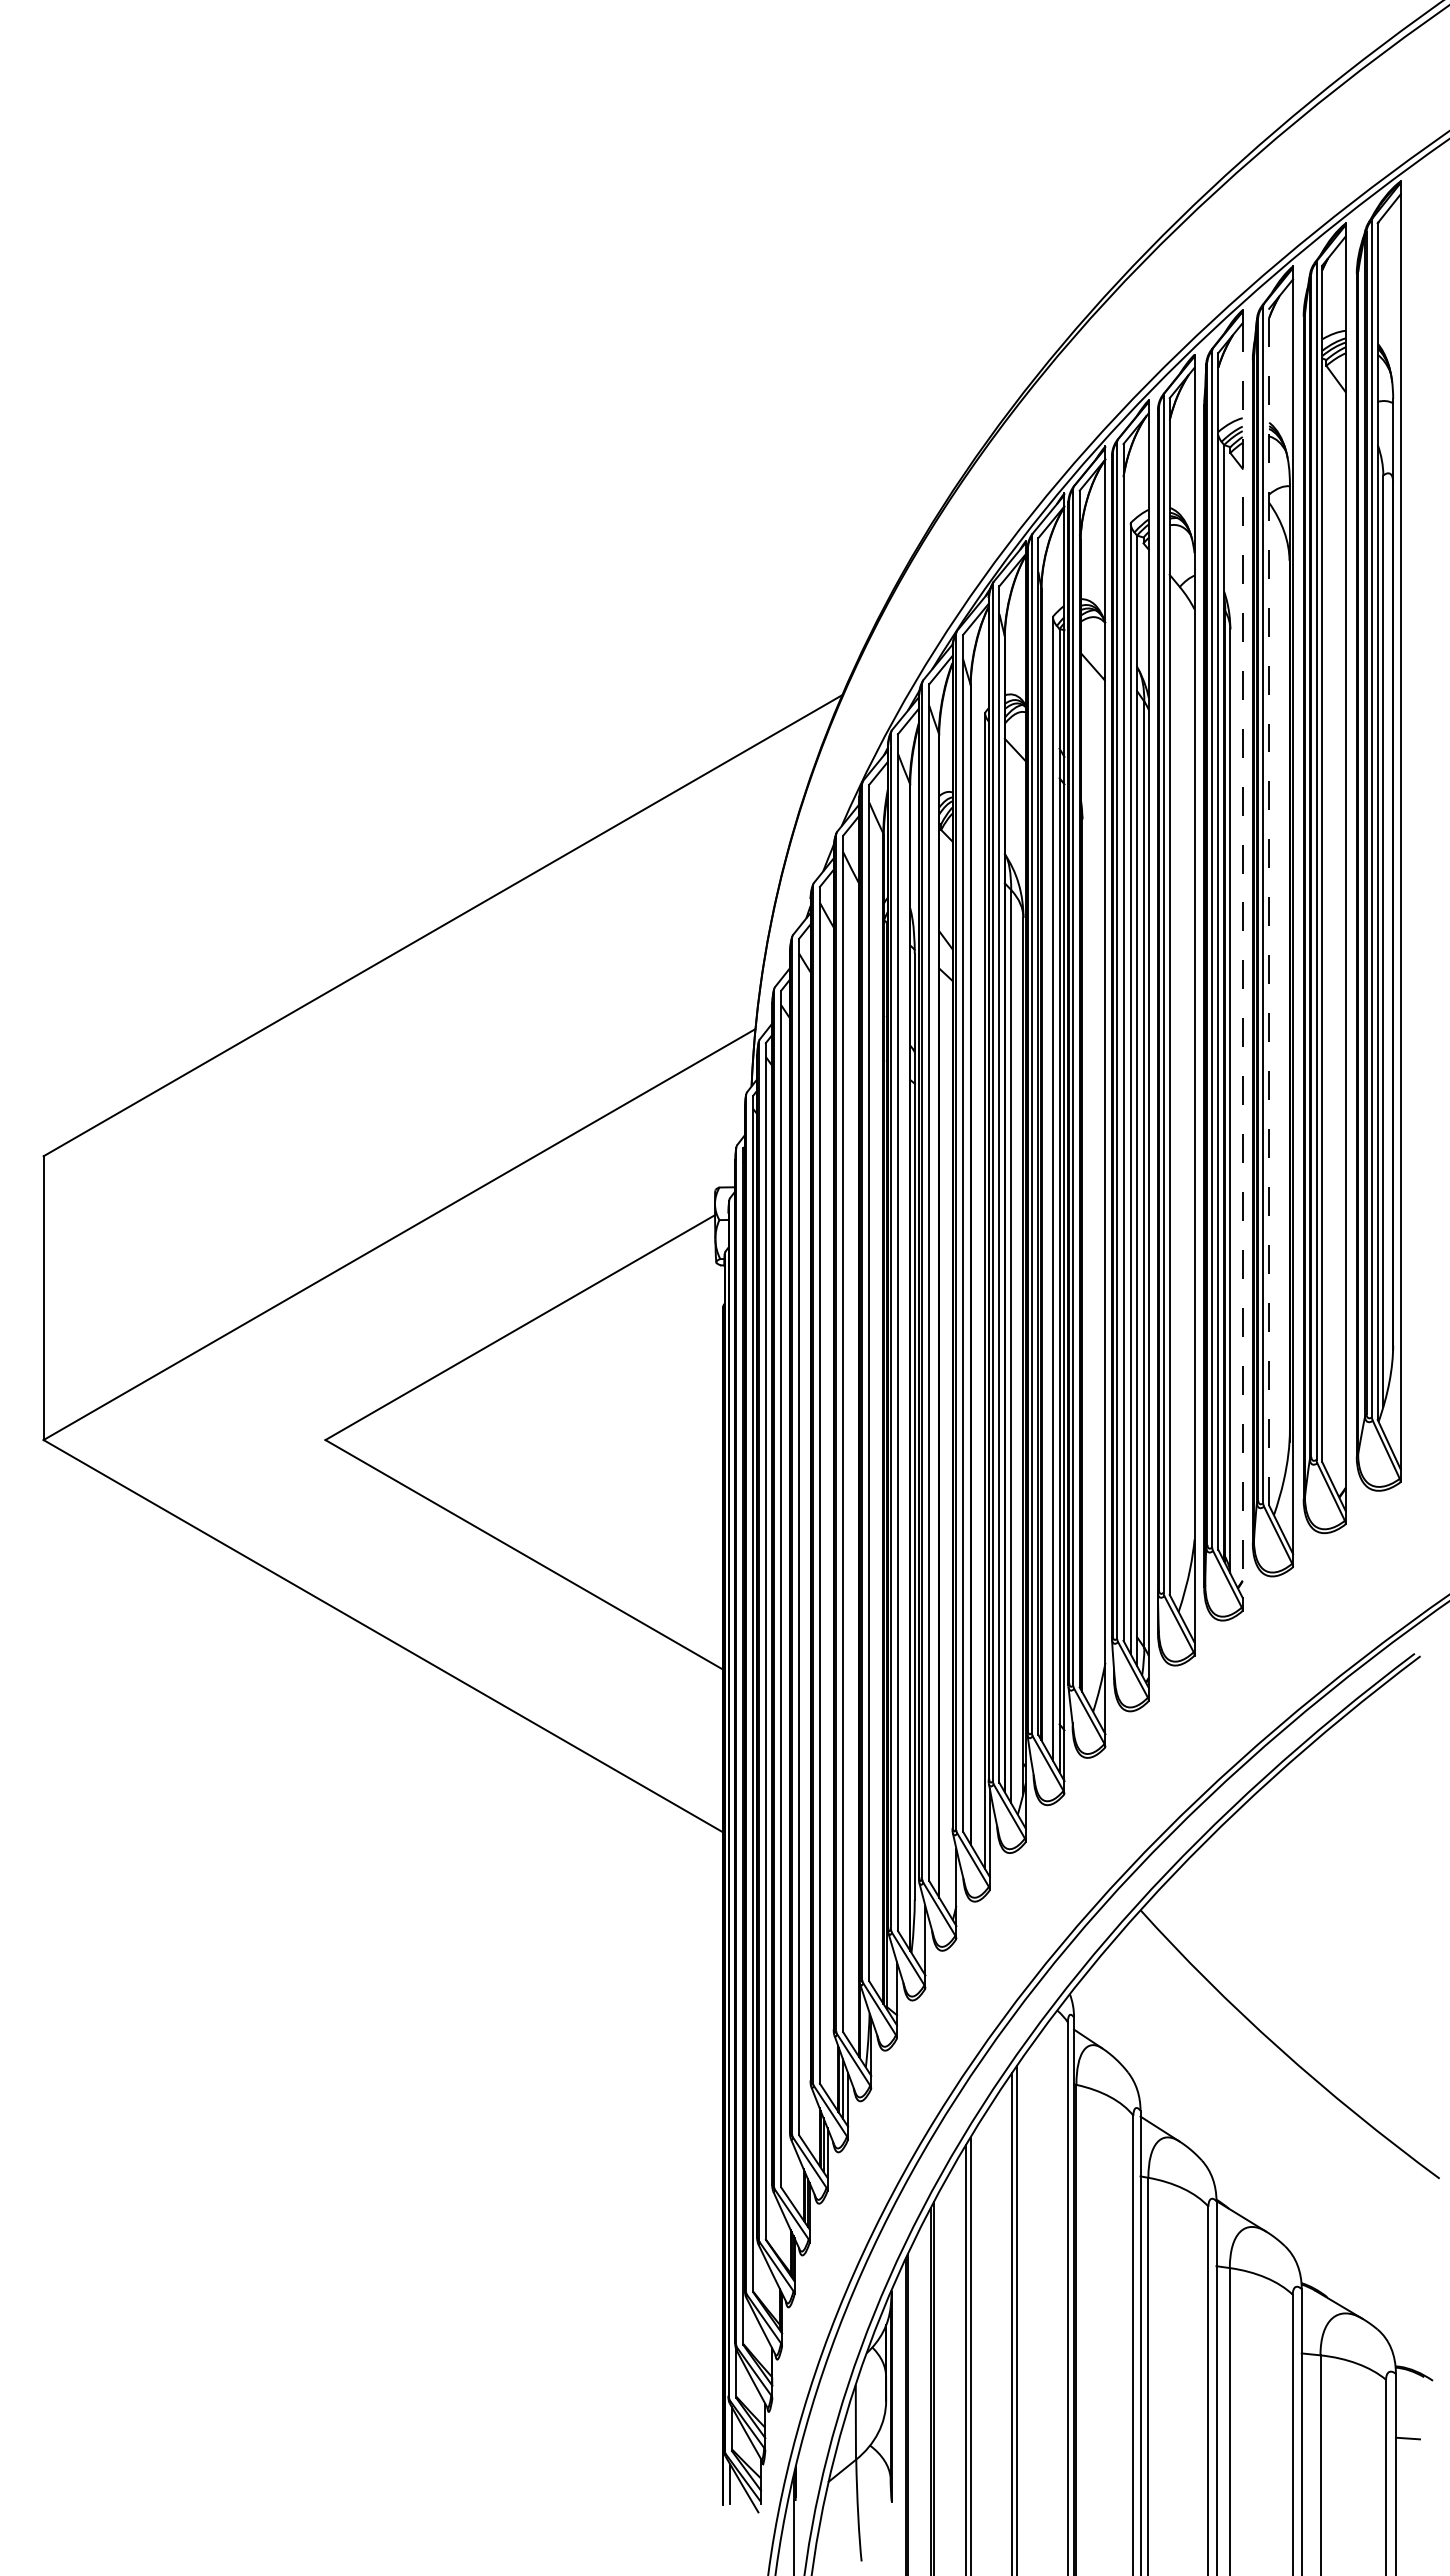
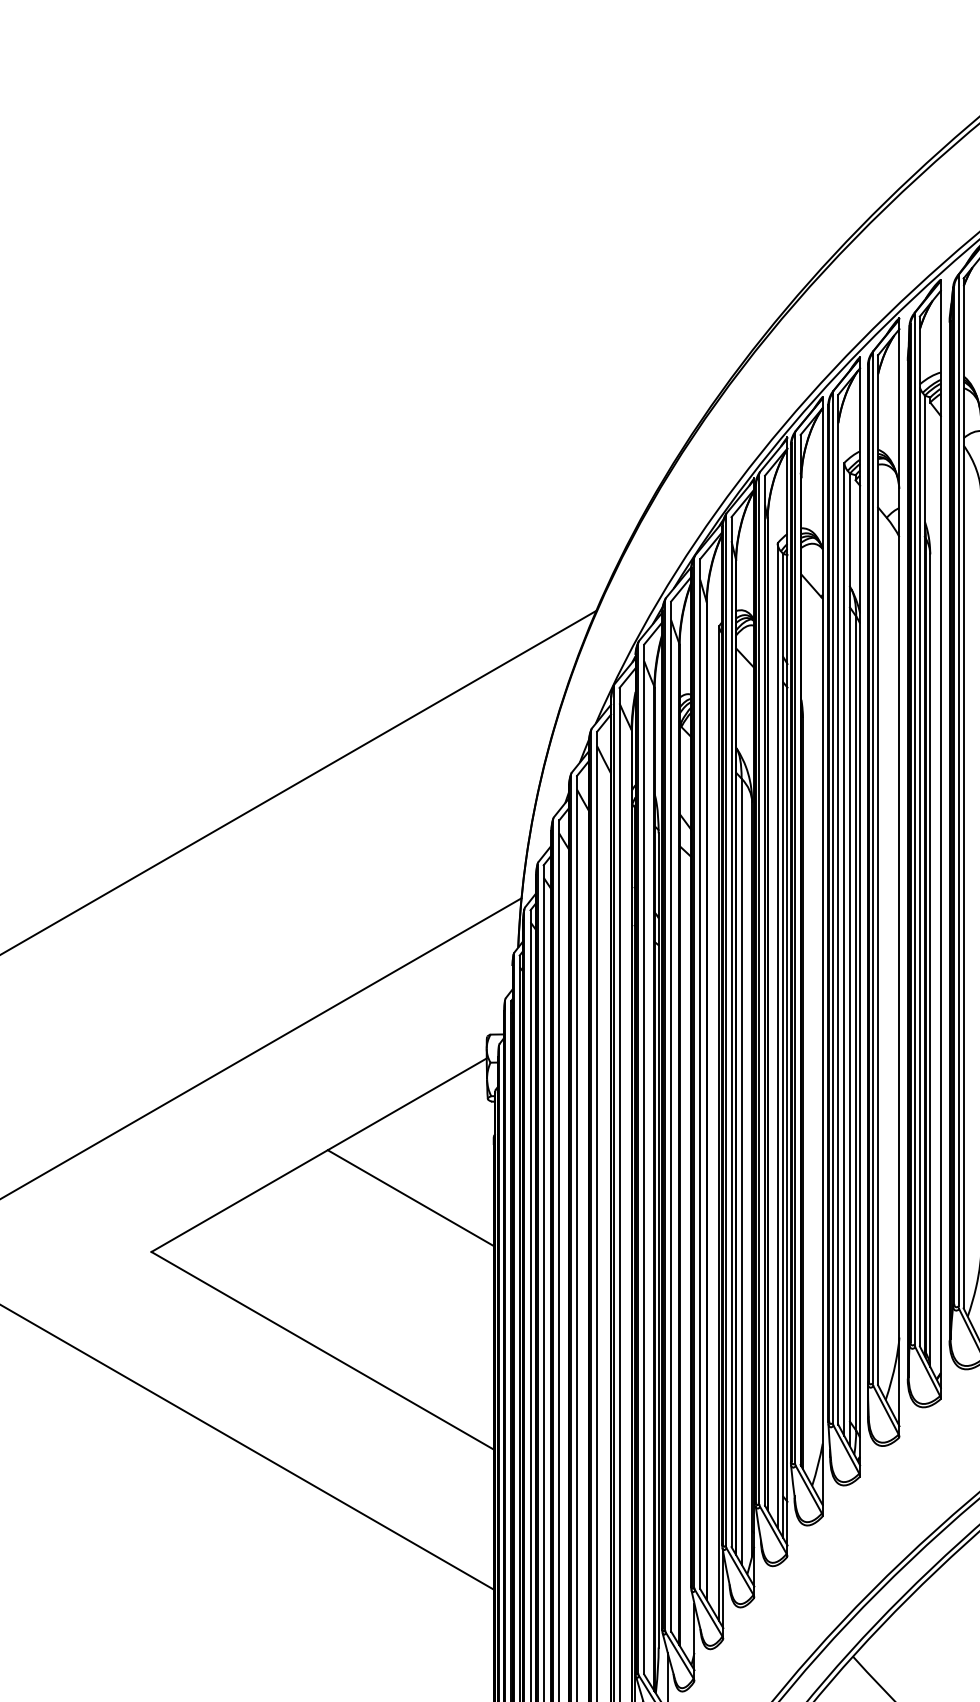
line: (1269, 906) -> (963, 792), dashed -> solid
line: (1242, 961) -> (940, 840), dashed -> solid
line: (626, 1377) -> (410, 1198), added

